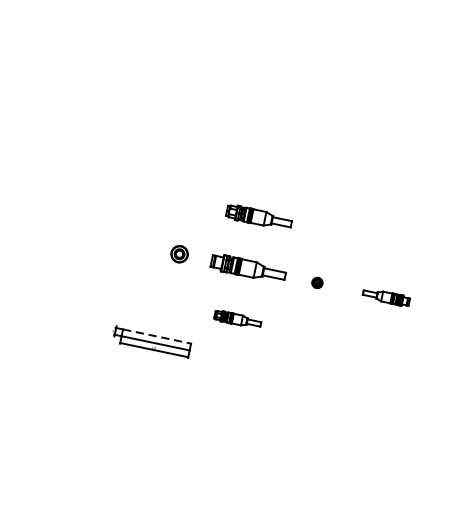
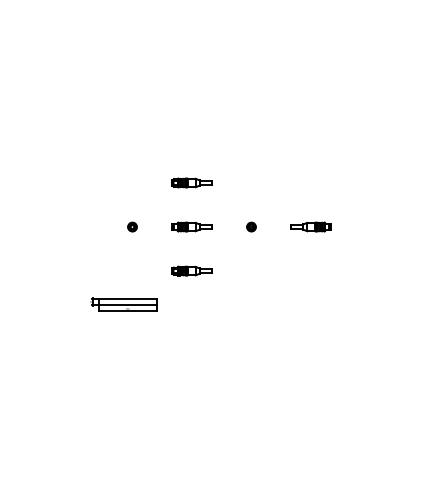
part: (258, 216) -> (191, 182), size x0.71
part: (179, 253) -> (132, 226), size x0.62
part: (248, 267) -> (191, 226), size x0.62
line: (157, 337) -> (128, 299), dashed -> solid

